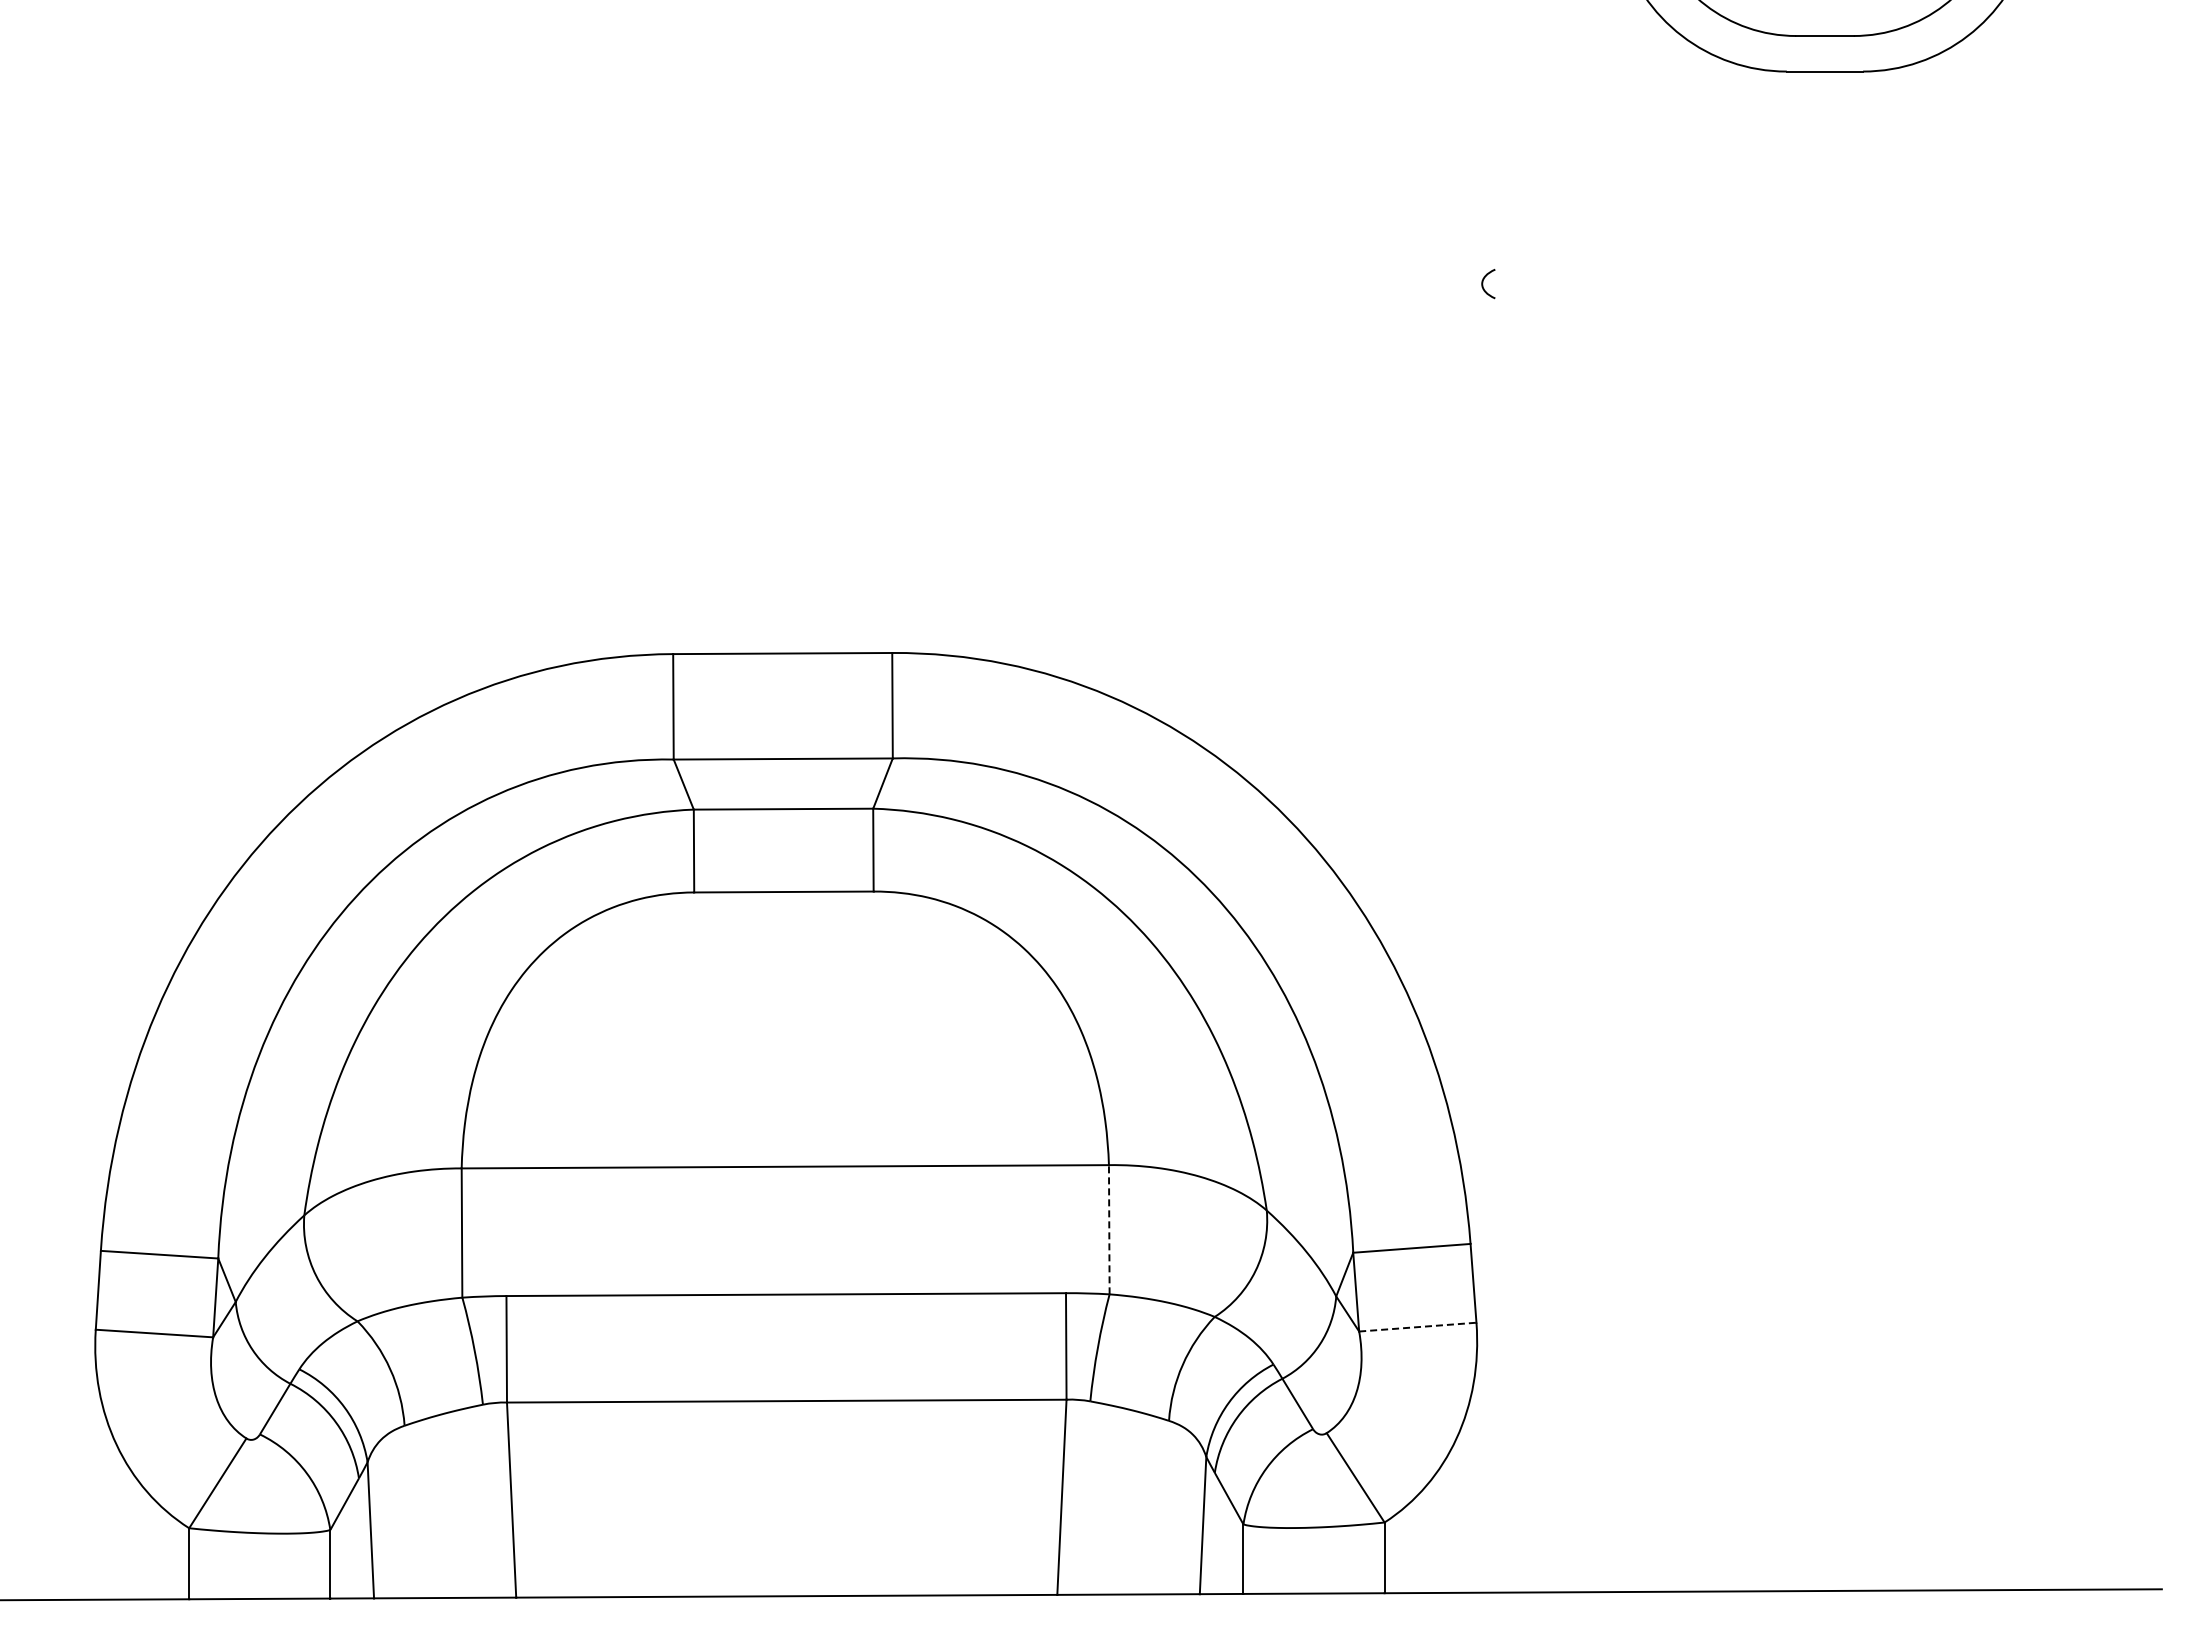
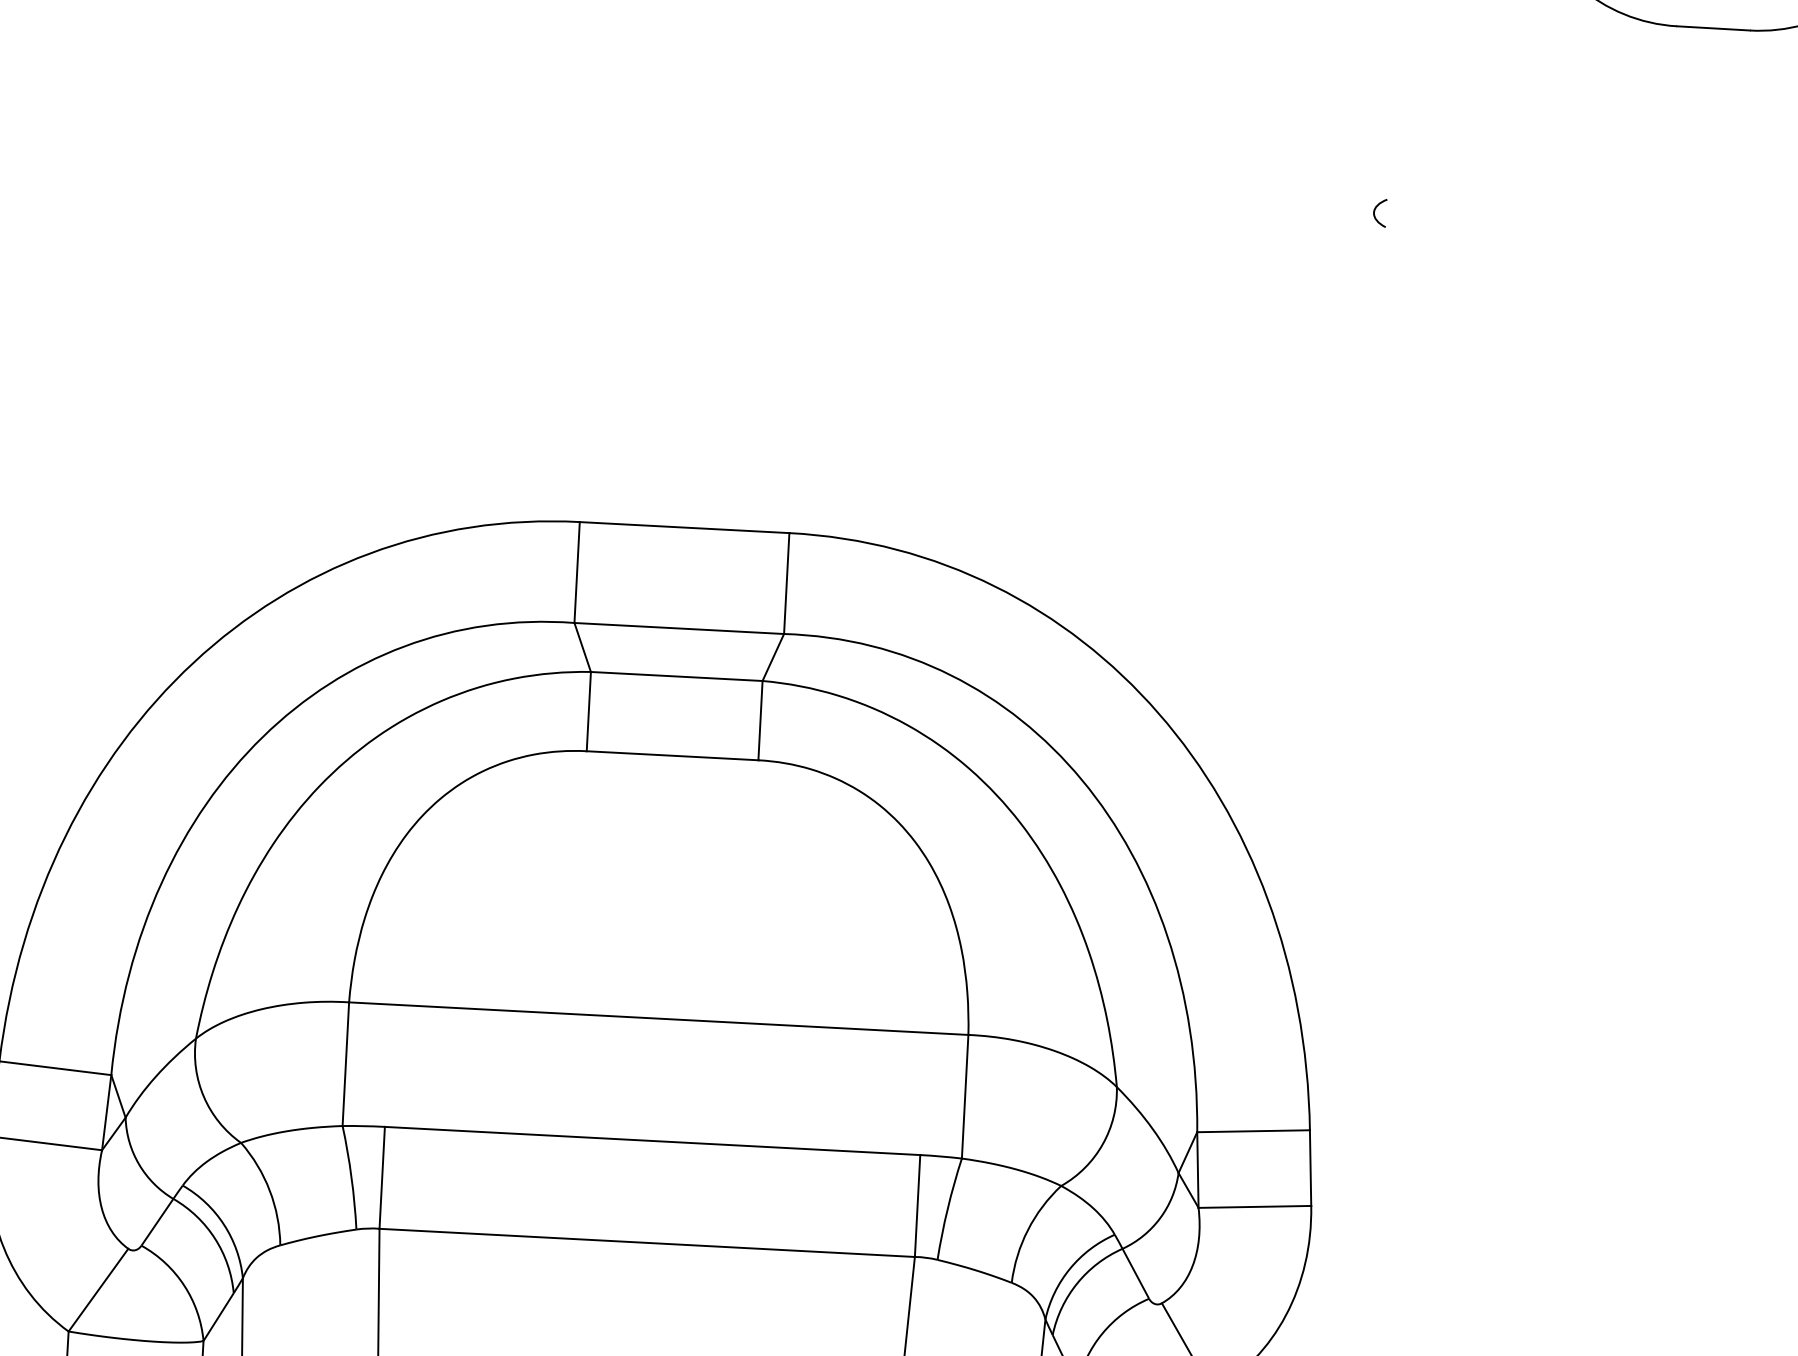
line: (1109, 1229) -> (965, 1096), dashed -> solid
line: (1417, 1327) -> (1254, 1207), dashed -> solid

